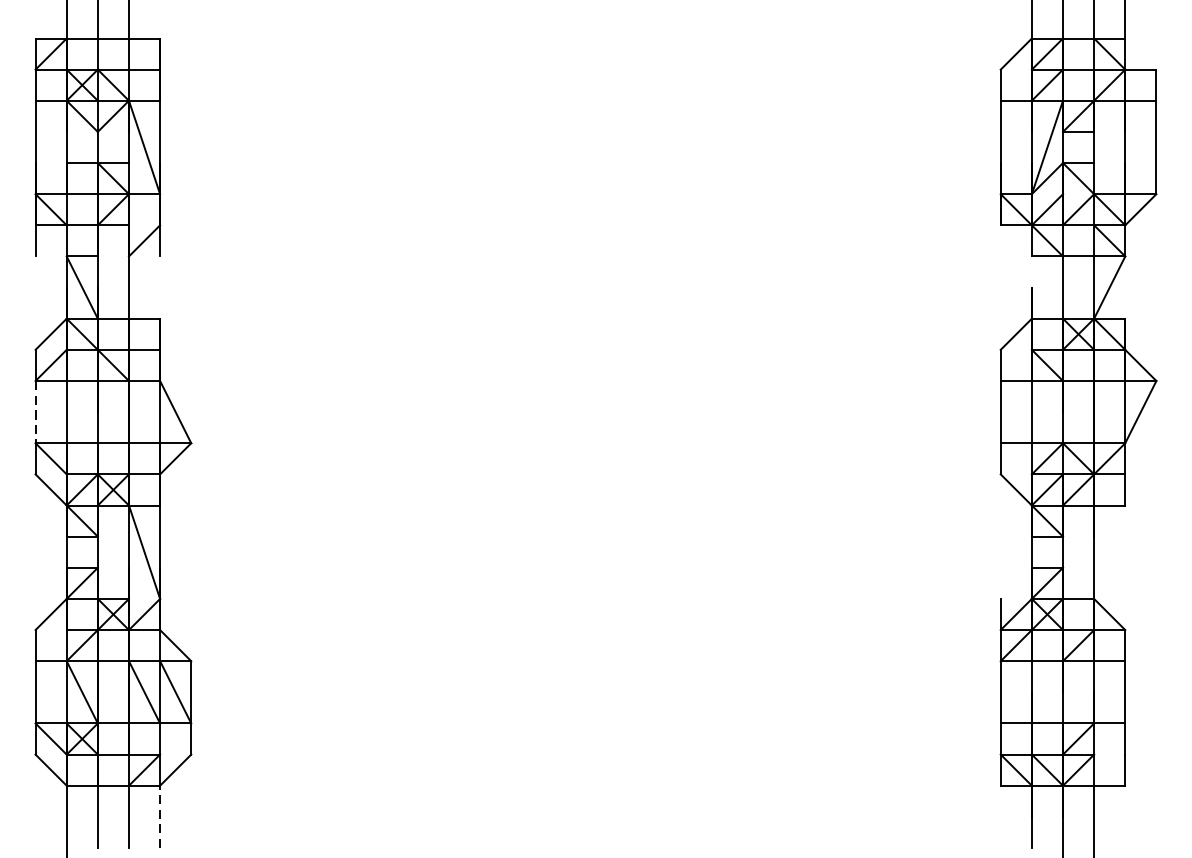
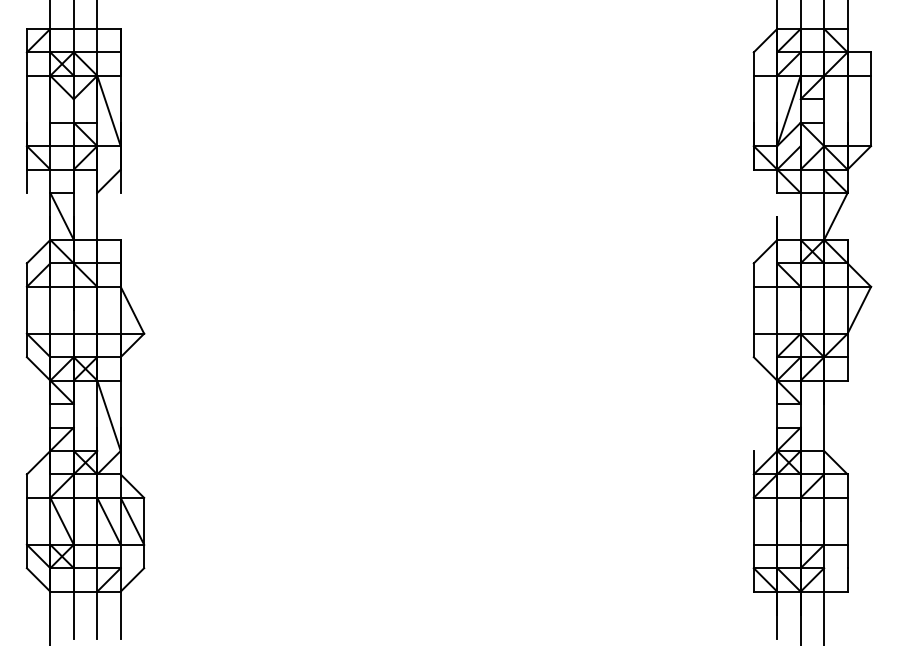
line: (35, 412) -> (26, 310), dashed -> solid
line: (159, 816) -> (120, 614), dashed -> solid

